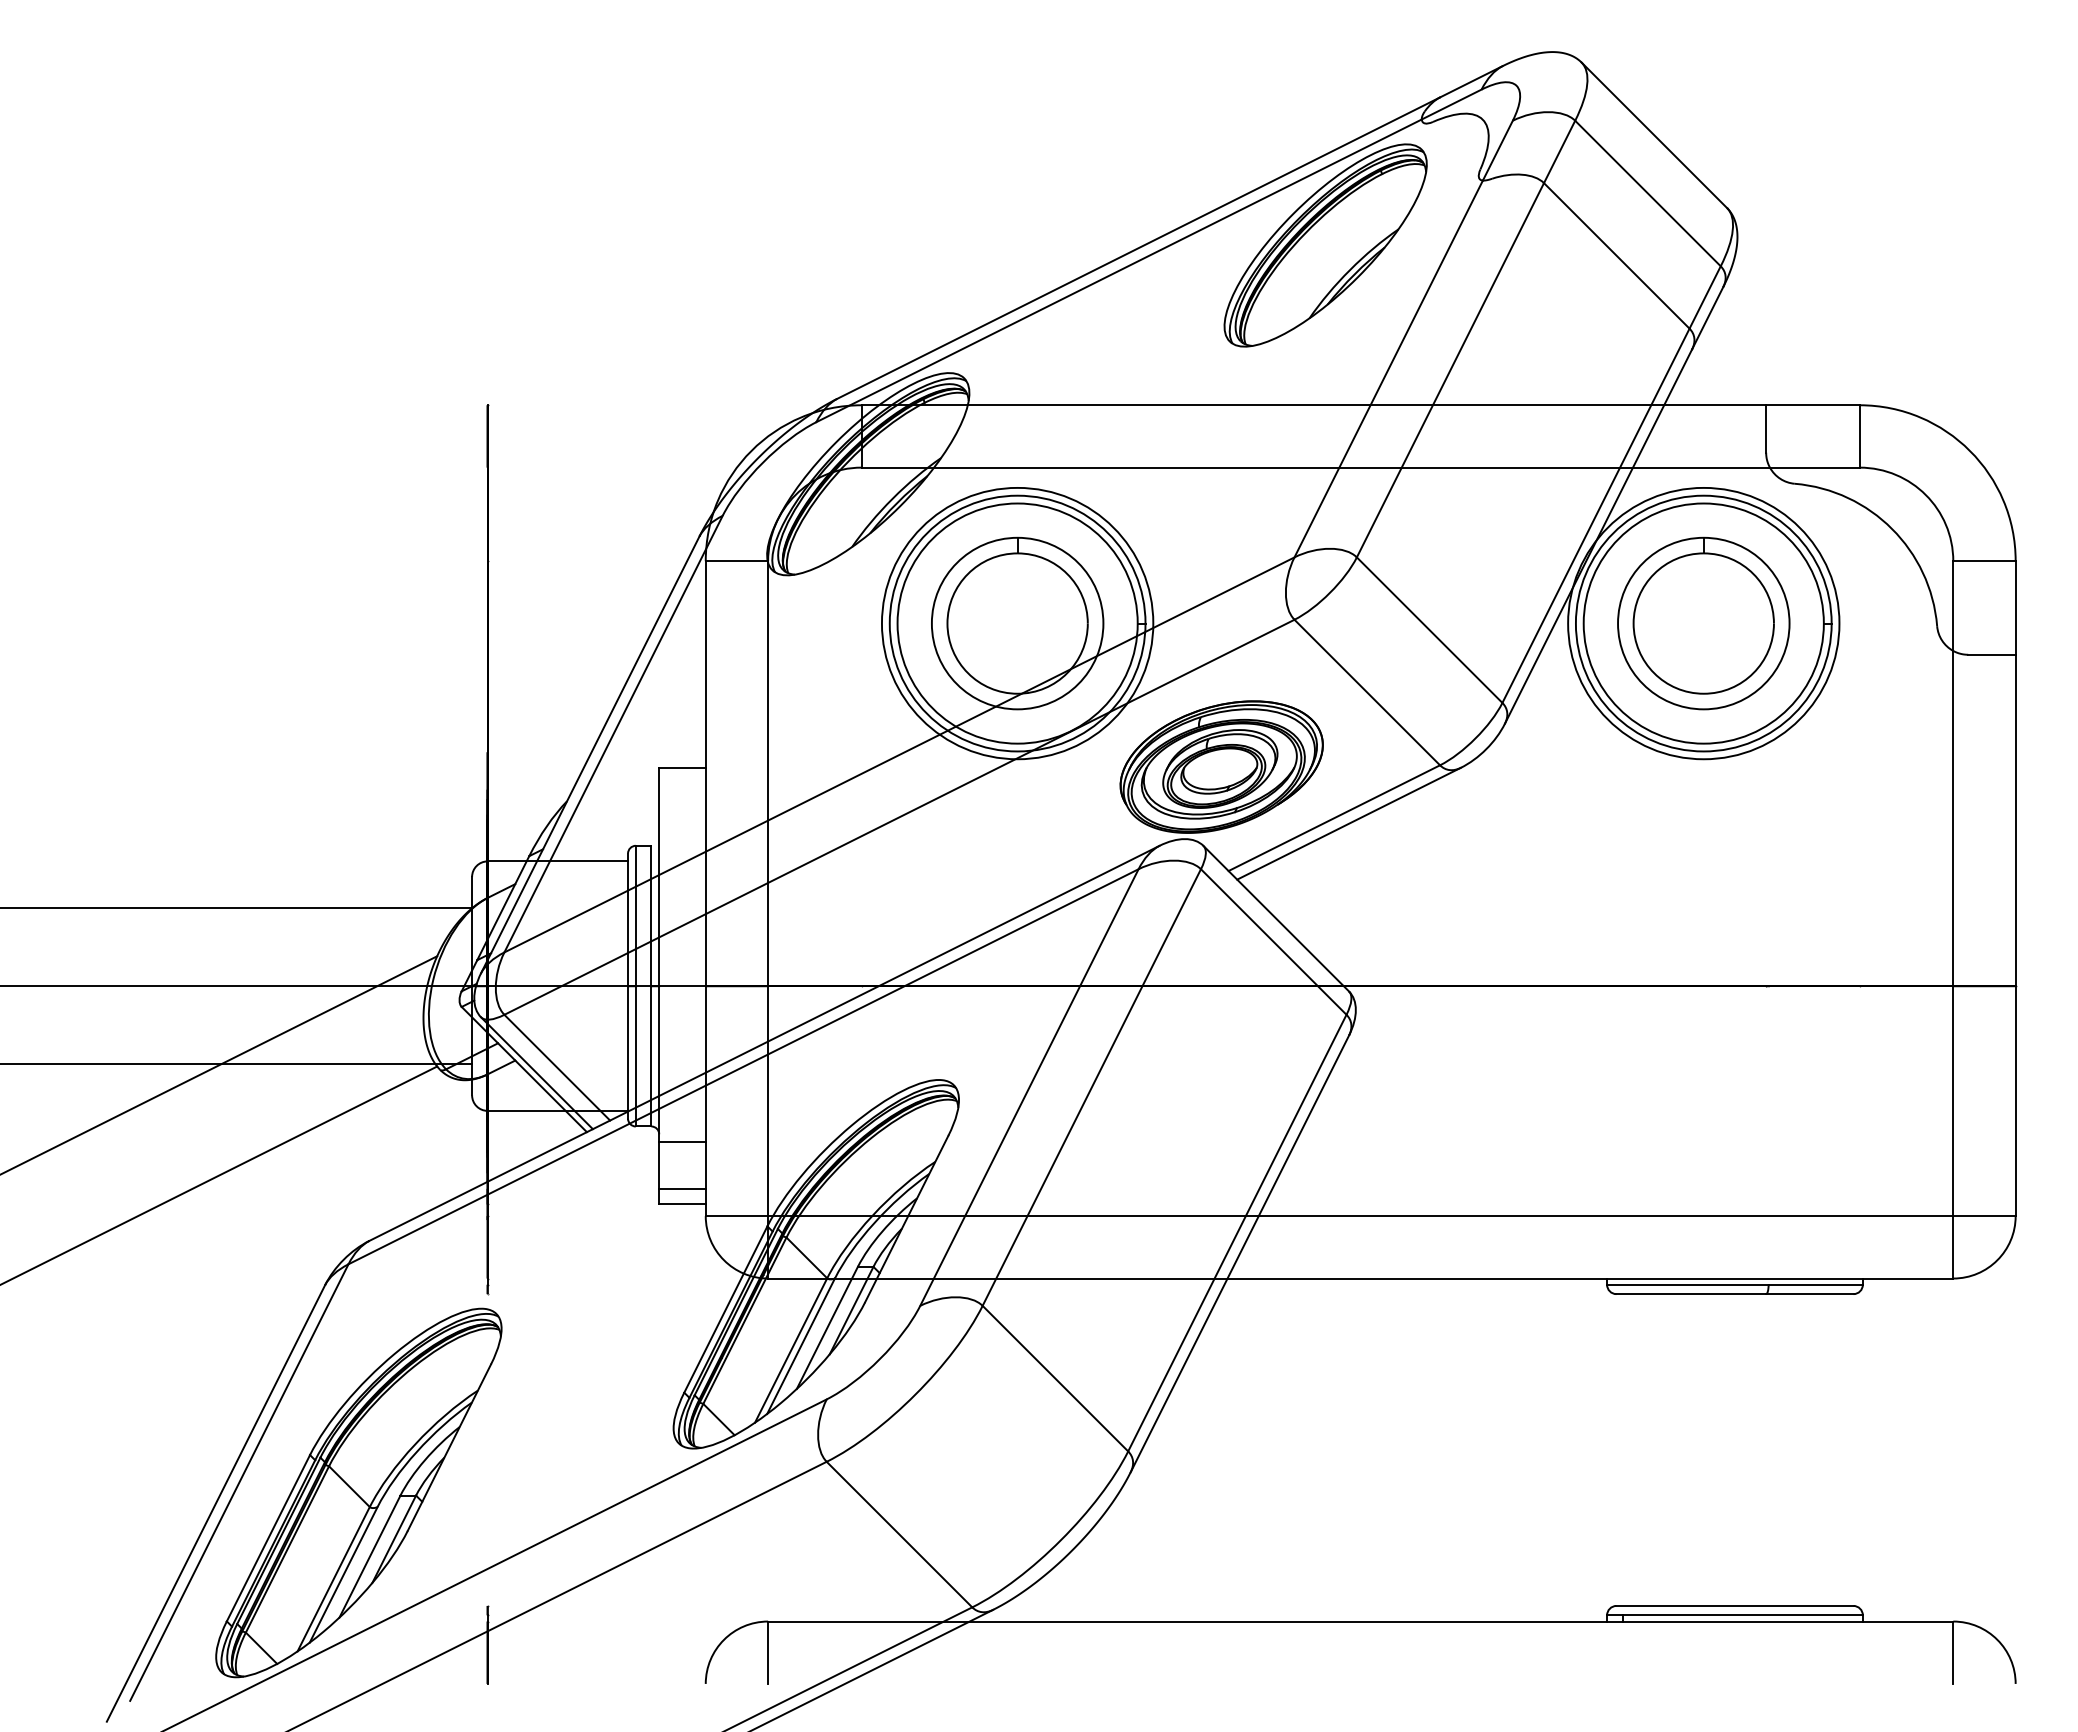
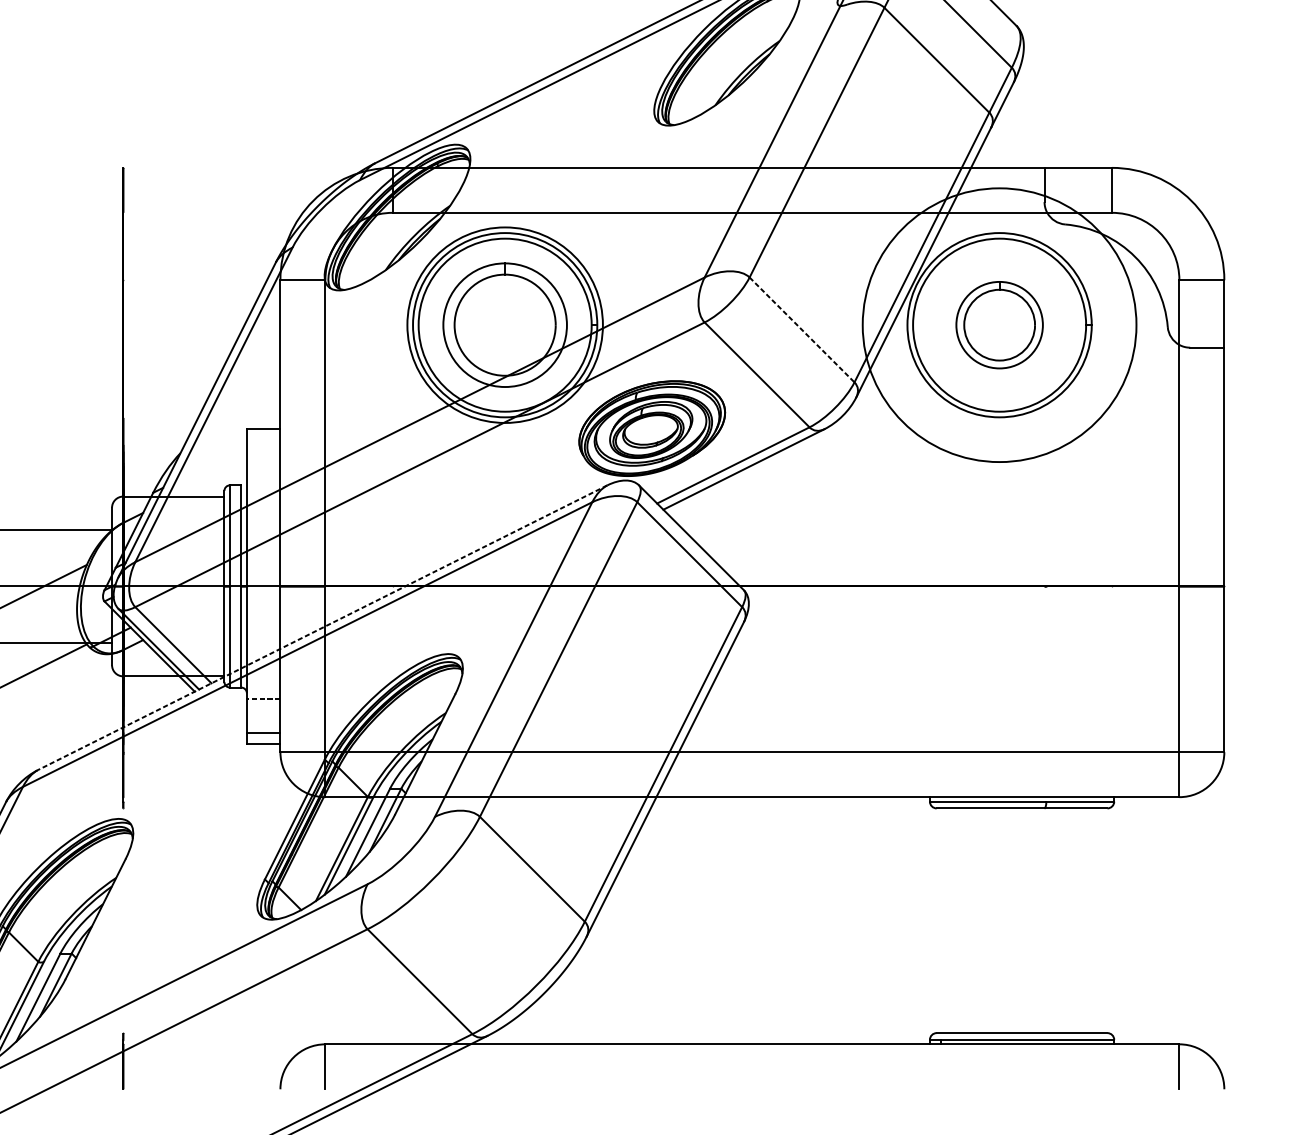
circle: (1703, 623) -> (999, 325), size x1.4
part: (1703, 623) -> (999, 325), size x0.7
line: (1429, 630) -> (801, 330), solid -> dashed
line: (764, 1043) -> (322, 627), solid -> dashed
line: (682, 1142) -> (263, 699), solid -> dashed

